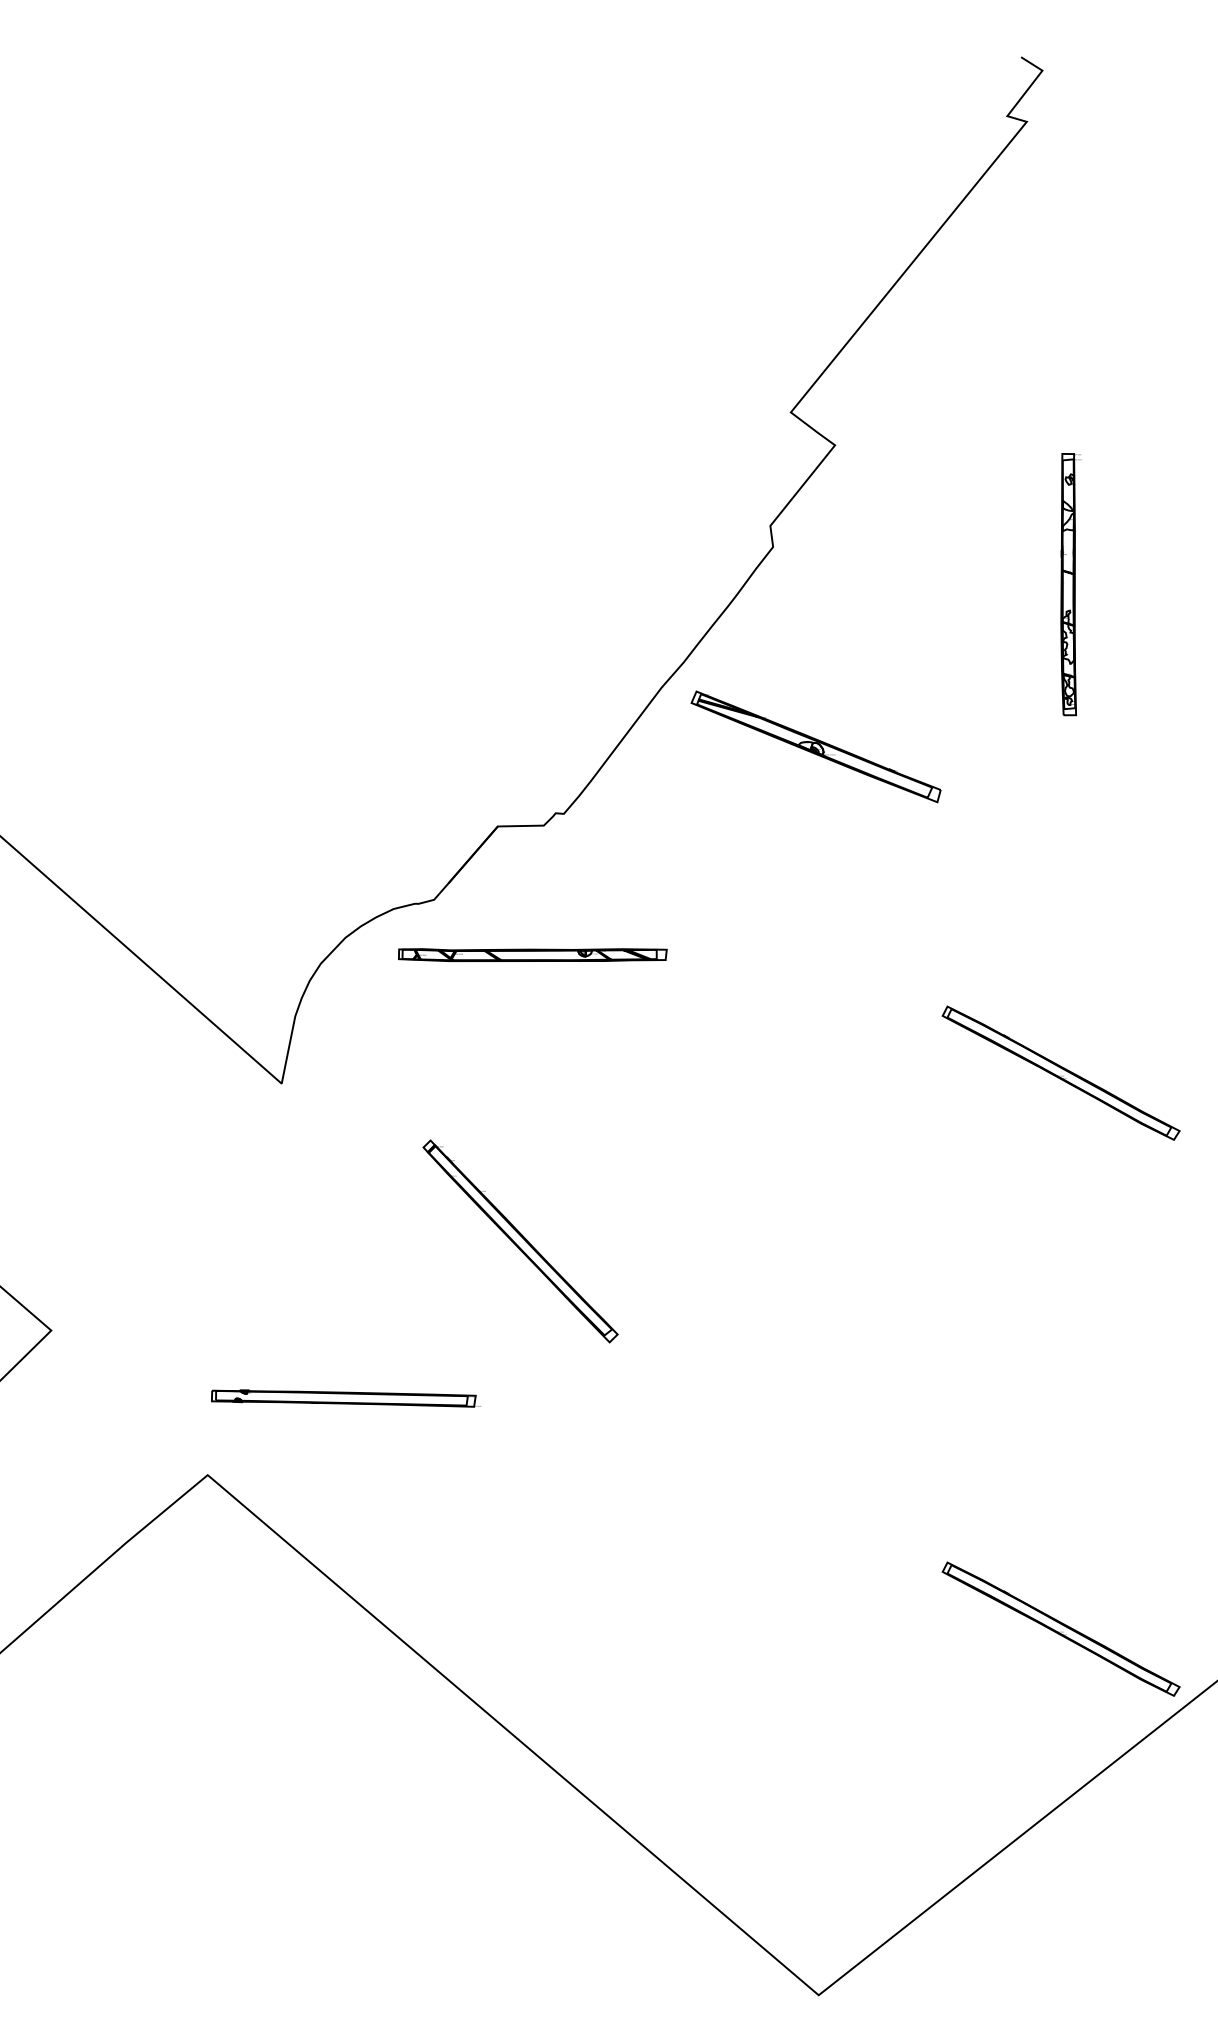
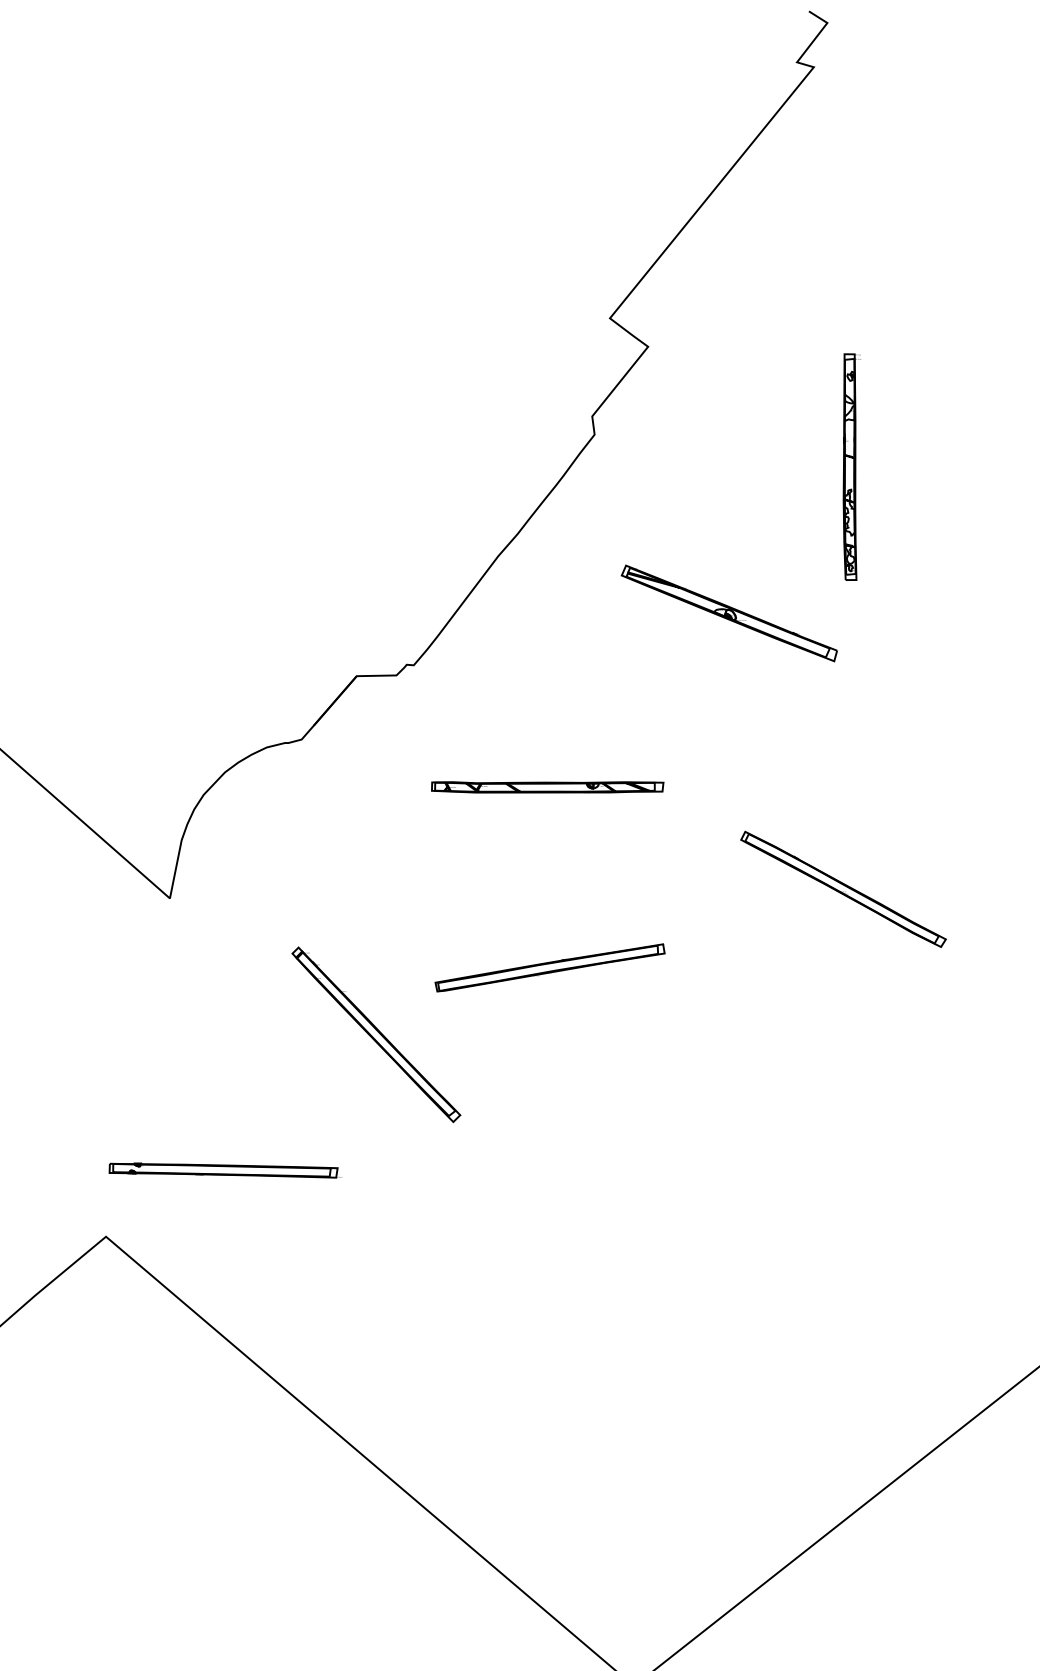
part: (815, 746) -> (728, 613), moved
part: (532, 955) -> (547, 787), moved
part: (721, 1163) -> (550, 967), added
part: (1060, 1628) -> (842, 1369), removed

